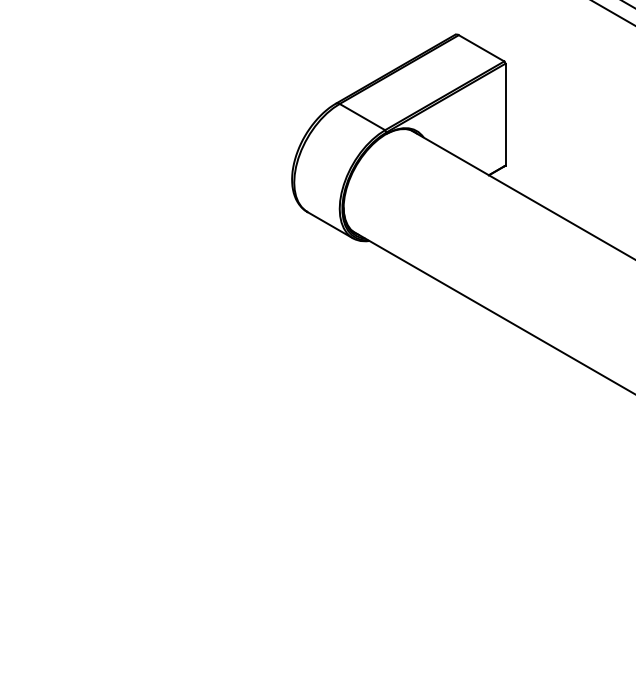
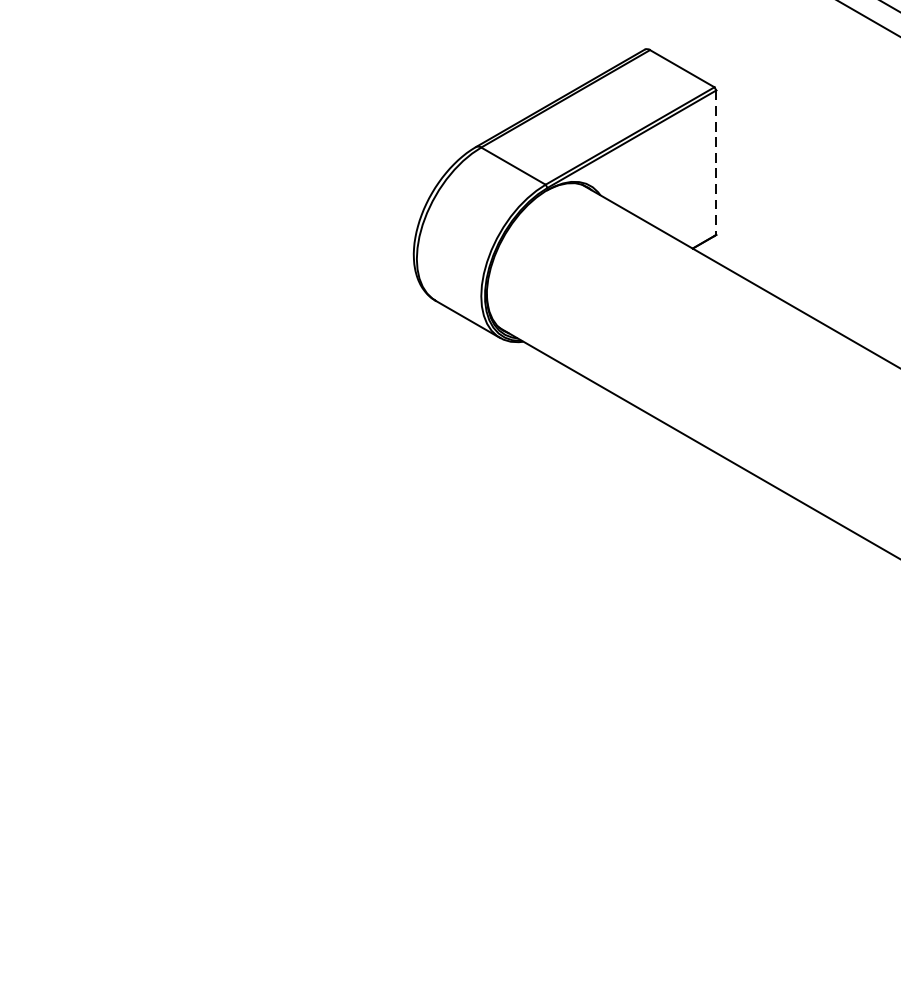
line: (505, 114) -> (716, 162), solid -> dashed

